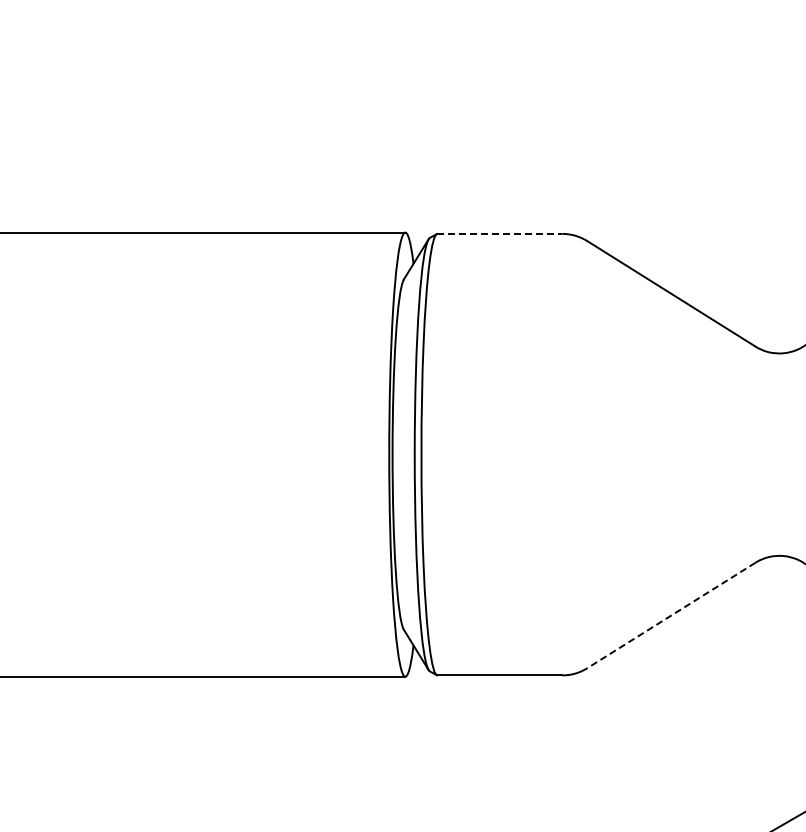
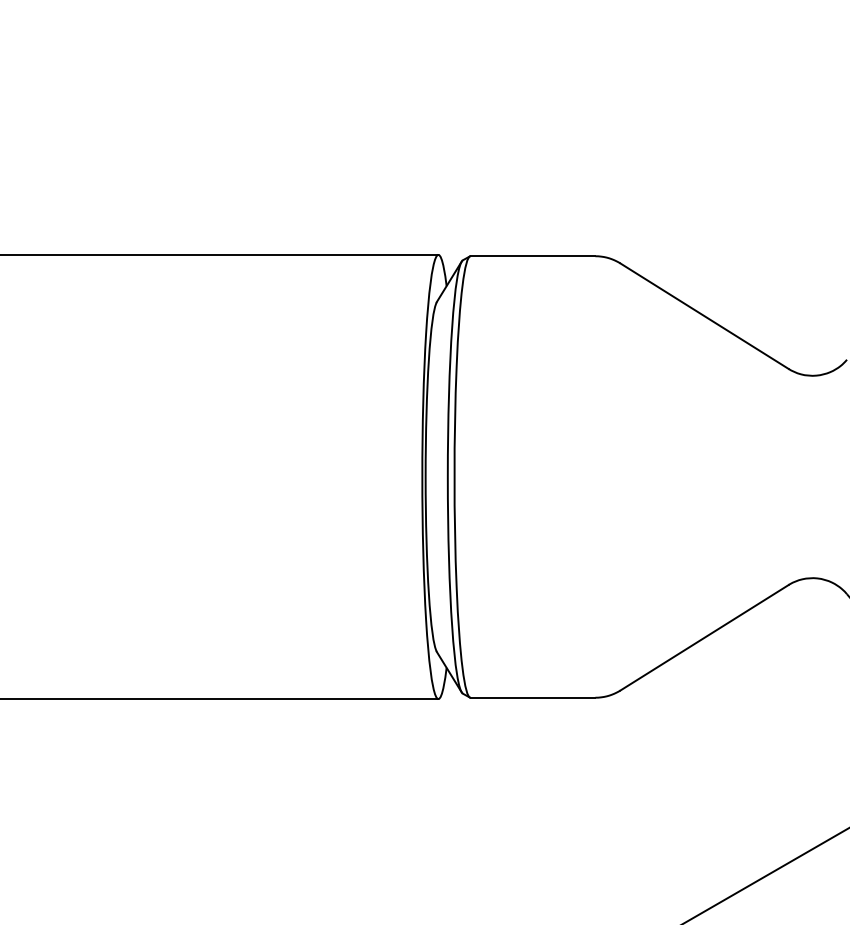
line: (500, 234) -> (533, 256), dashed -> solid
line: (671, 616) -> (704, 638), dashed -> solid

